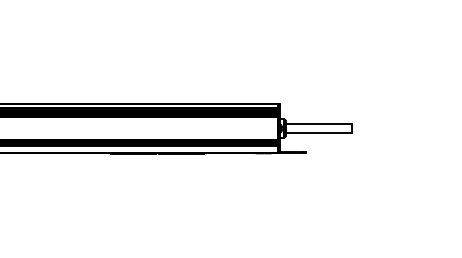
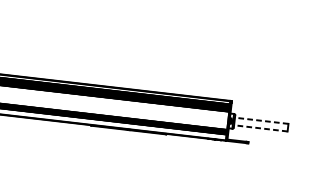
line: (318, 123) -> (261, 120), solid -> dashed
line: (318, 133) -> (260, 128), solid -> dashed

